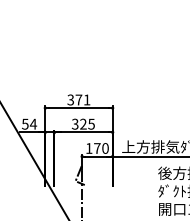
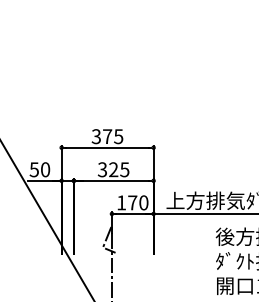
text: (86, 99) -> (117, 135), 371 -> 375
text: (33, 123) -> (45, 168), 54 -> 50

